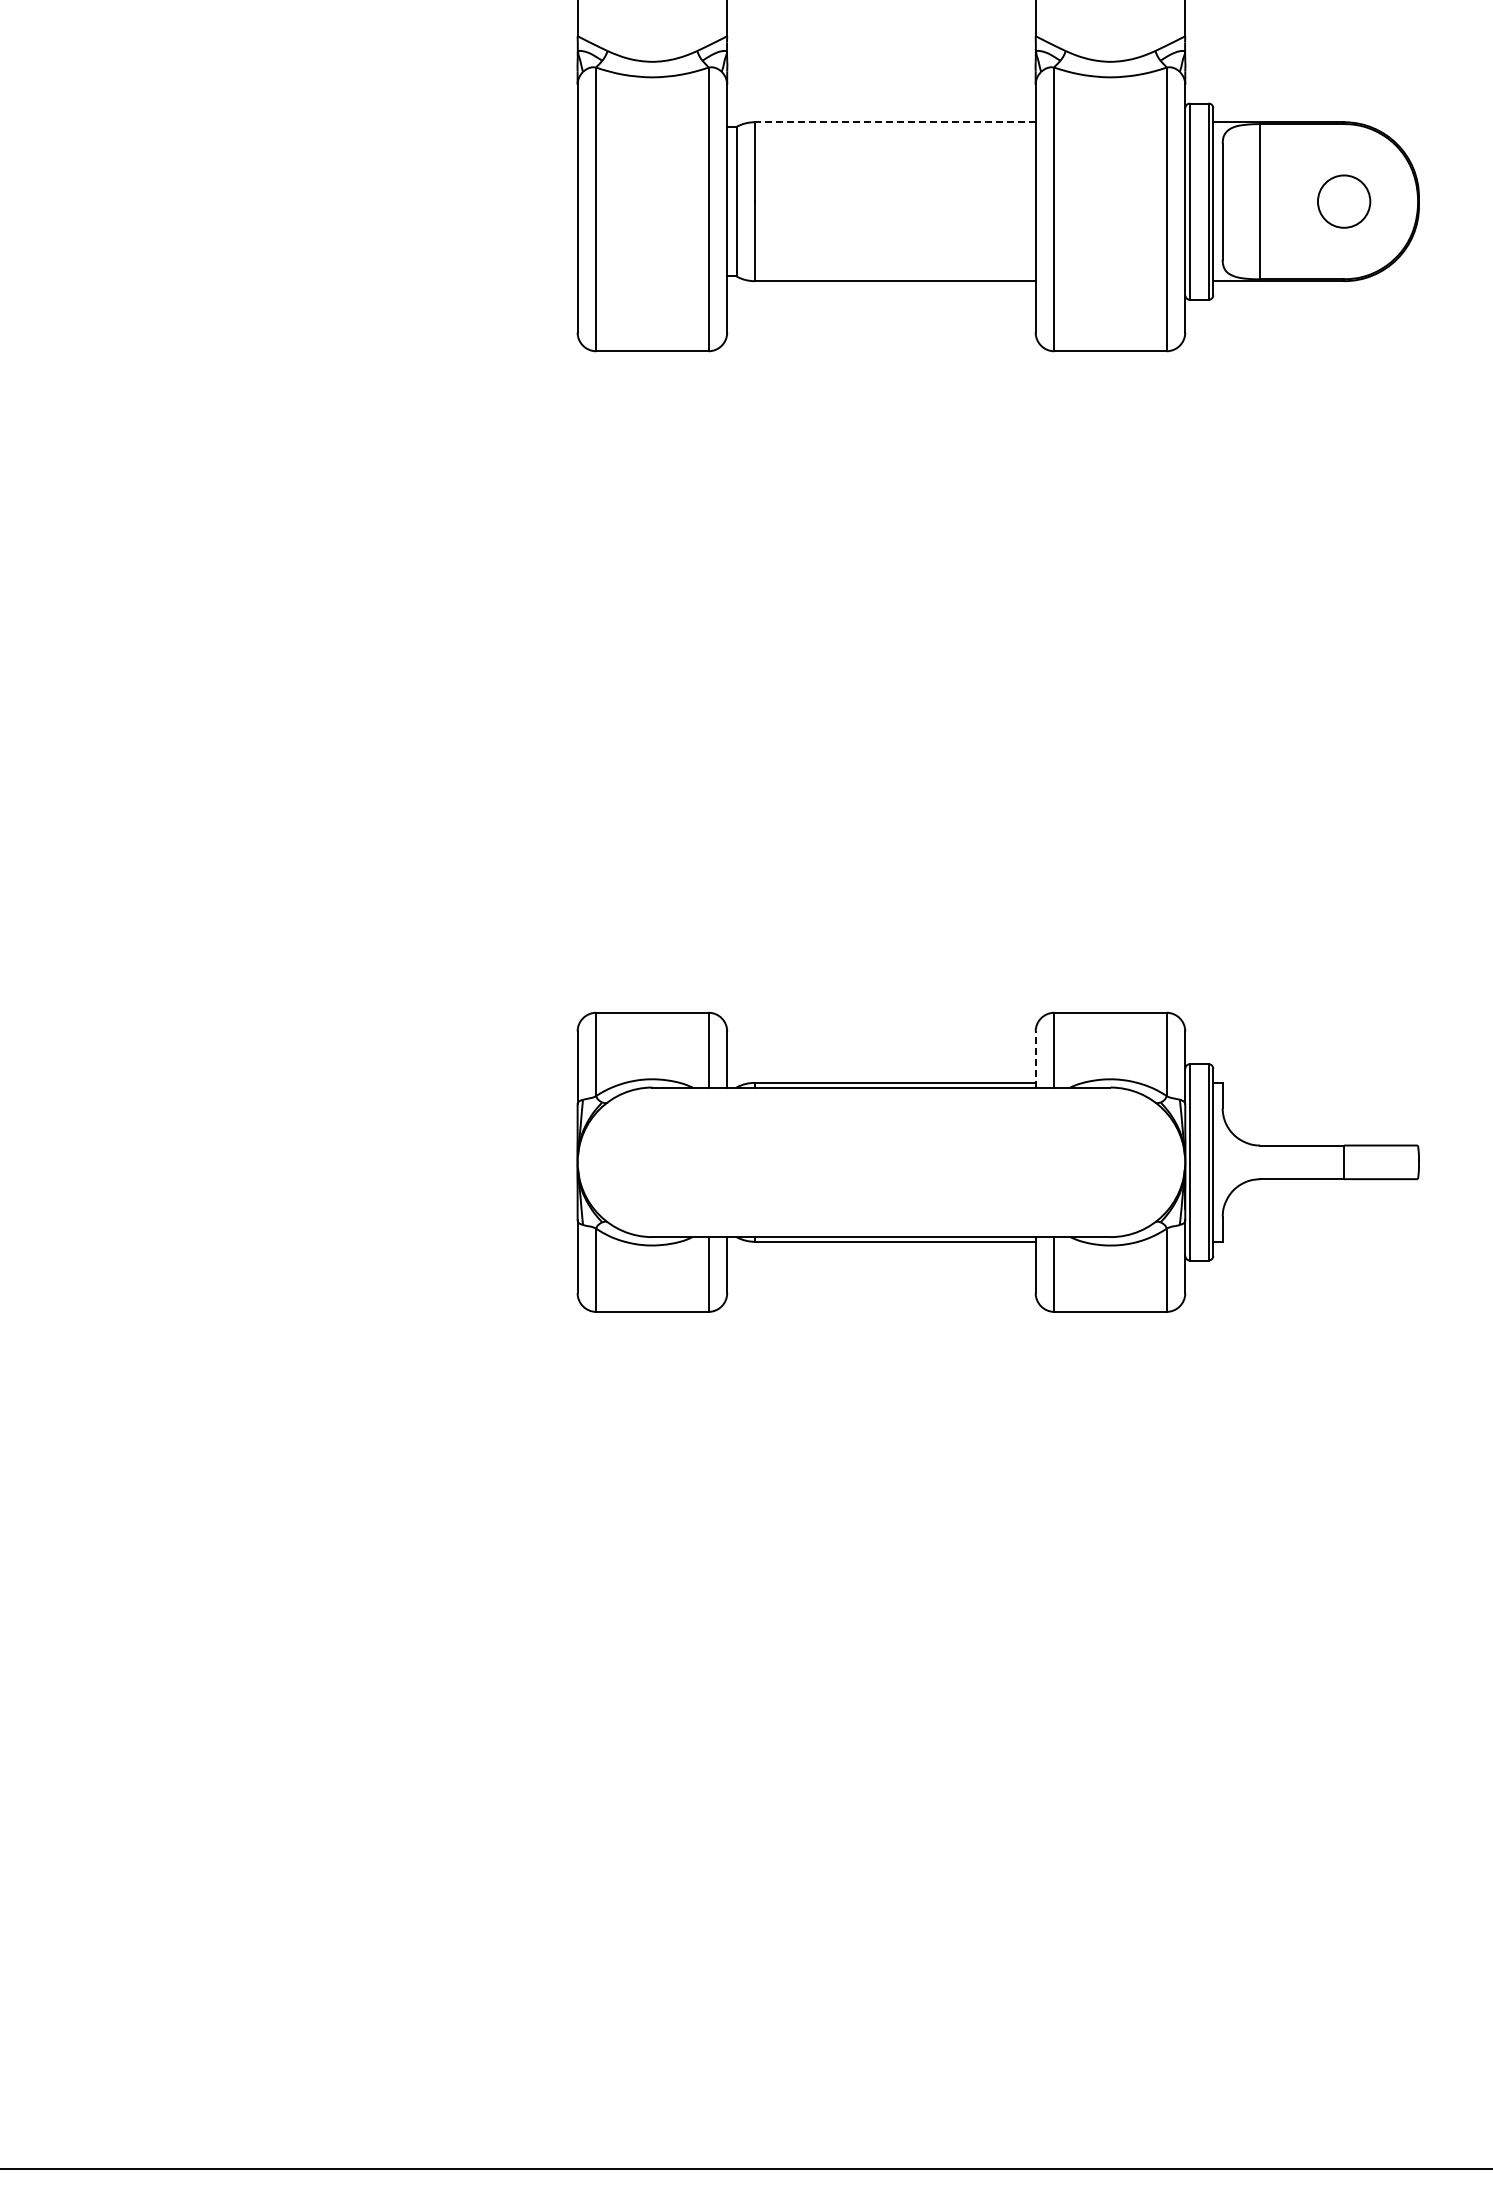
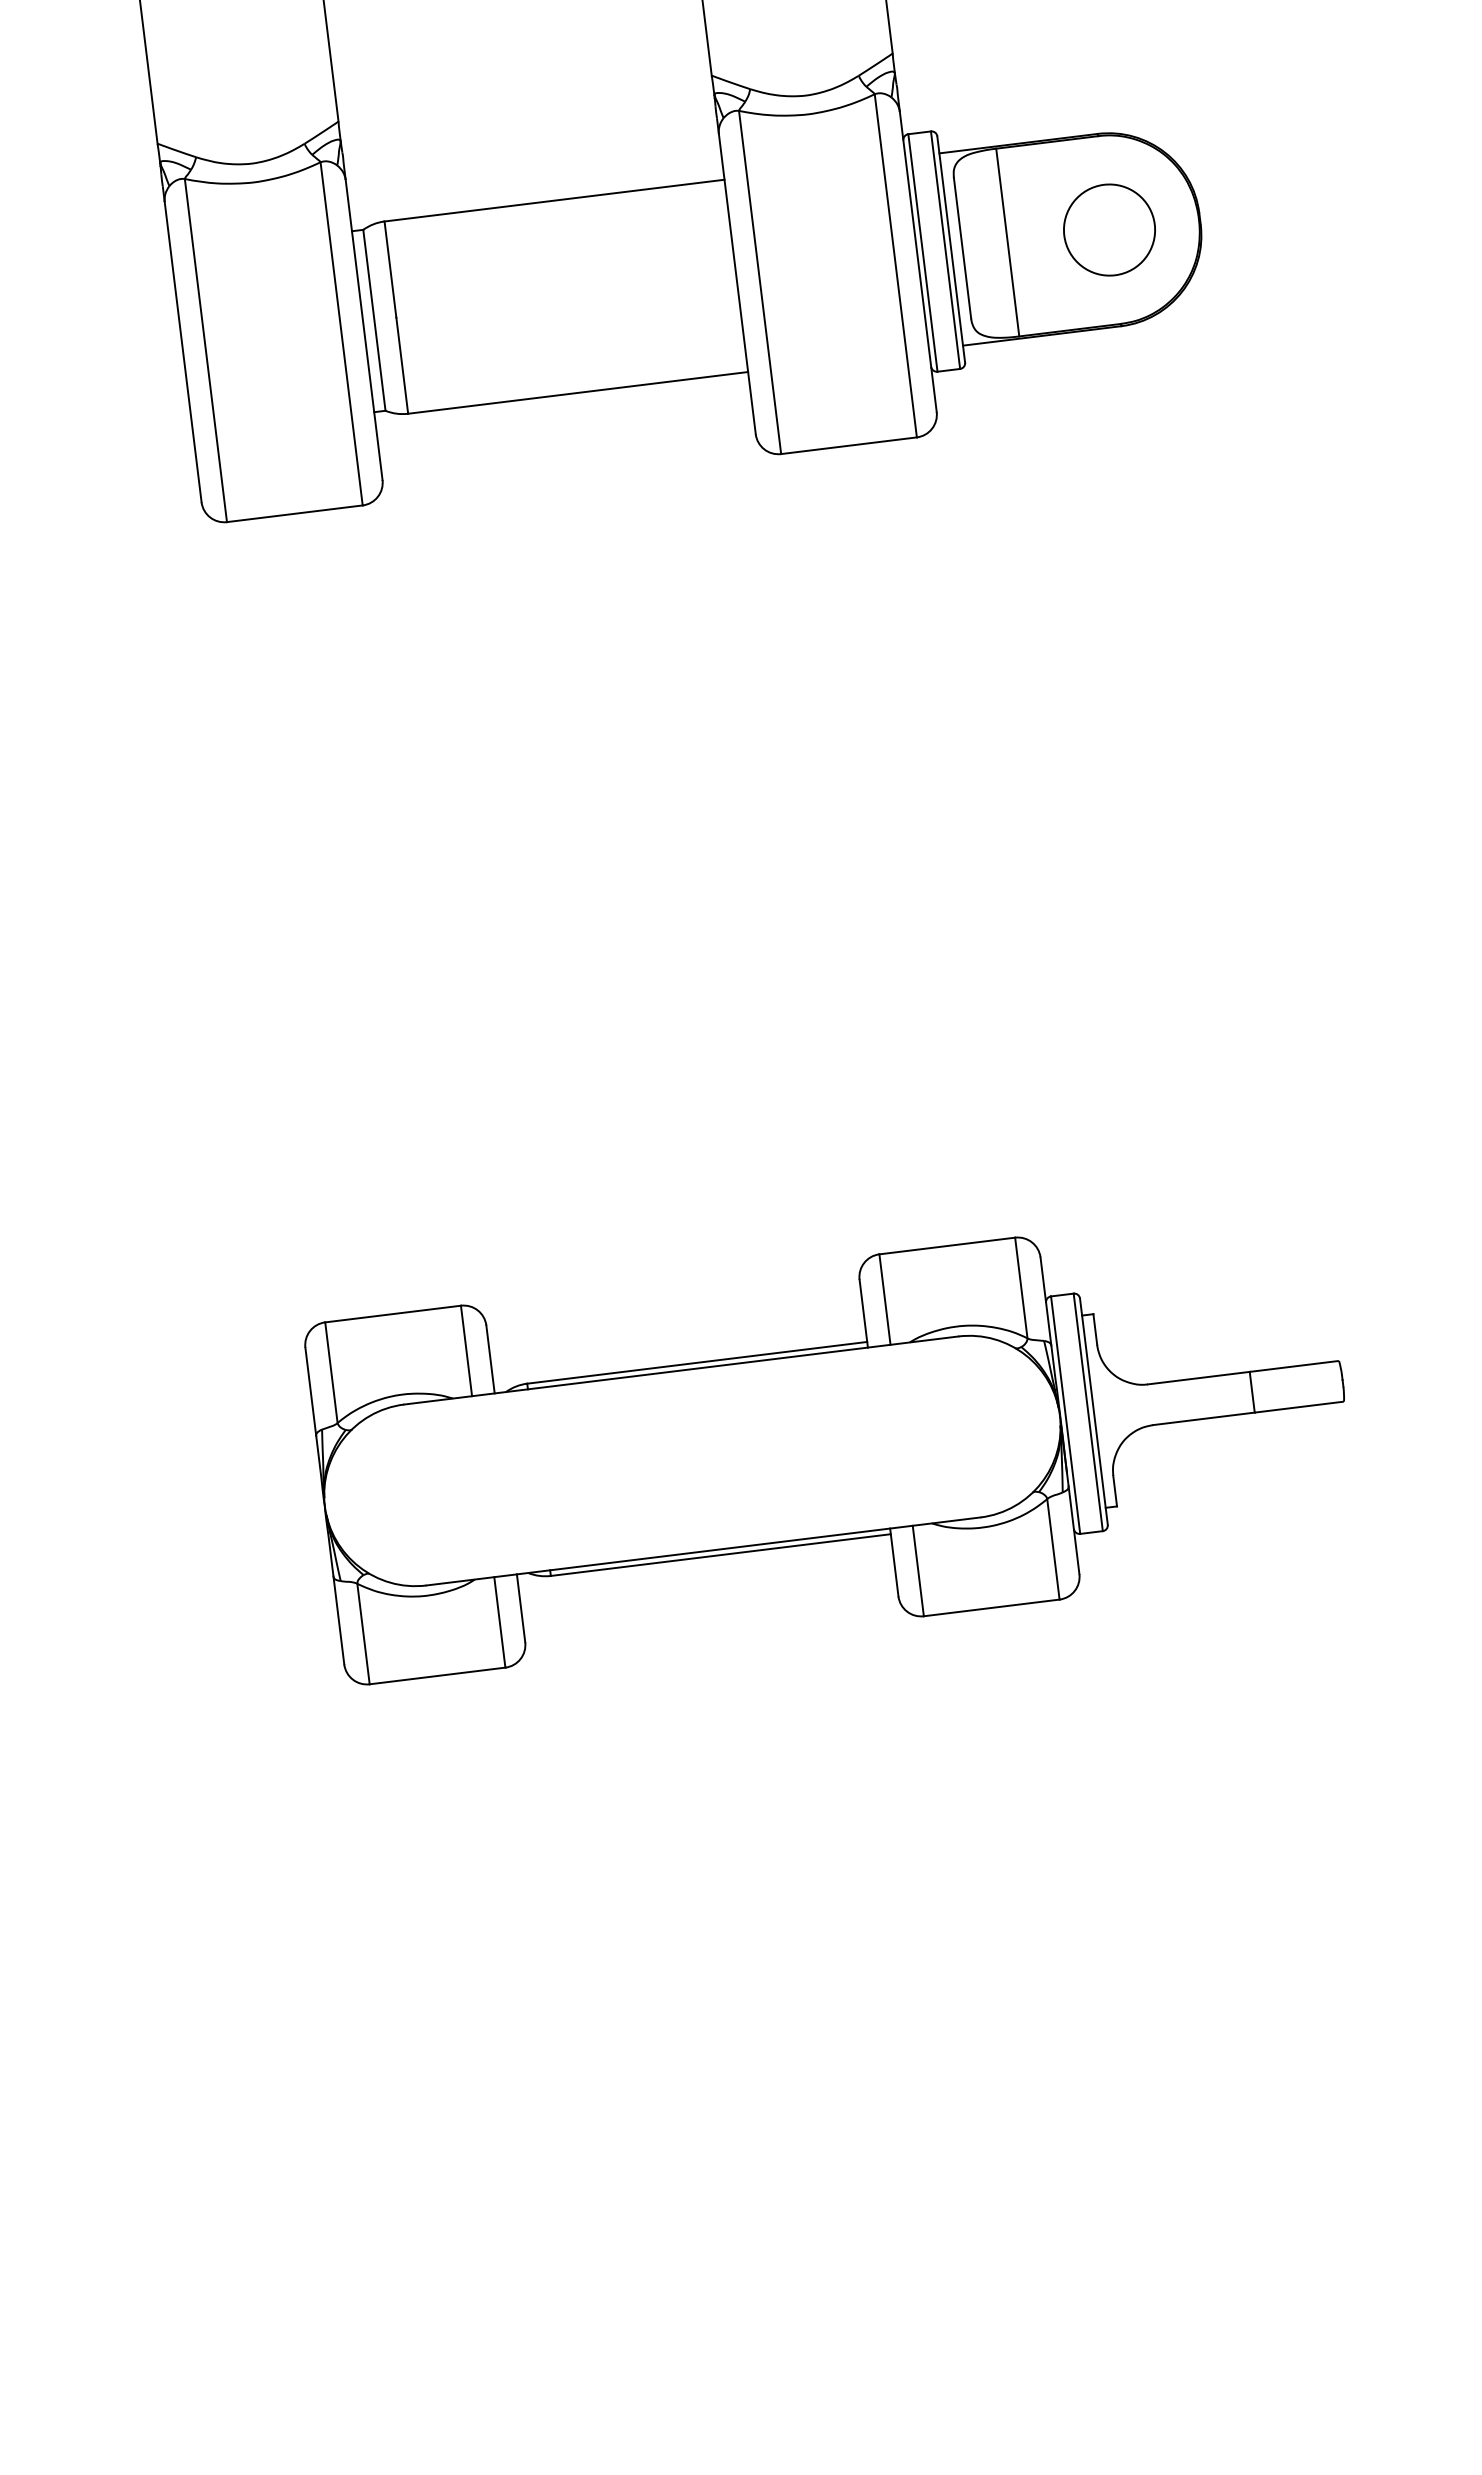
line: (895, 122) -> (554, 200), dashed -> solid
circle: (1343, 201) -> (1108, 229), size x1.43
line: (1035, 1059) -> (863, 1313), dashed -> solid

